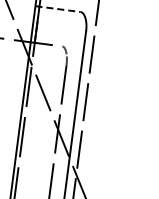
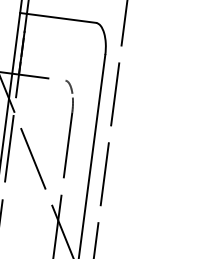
line: (58, 9) -> (58, 18), dashed -> solid

